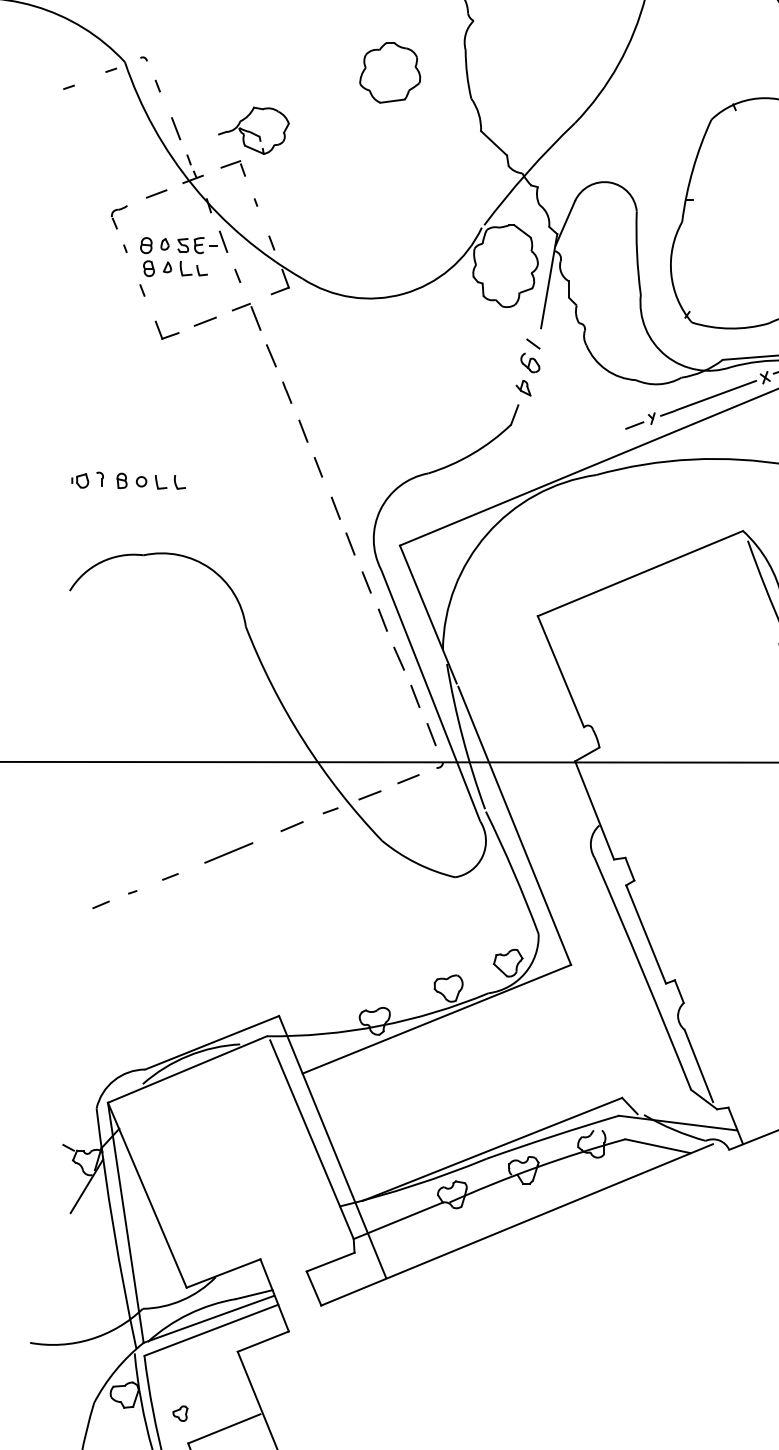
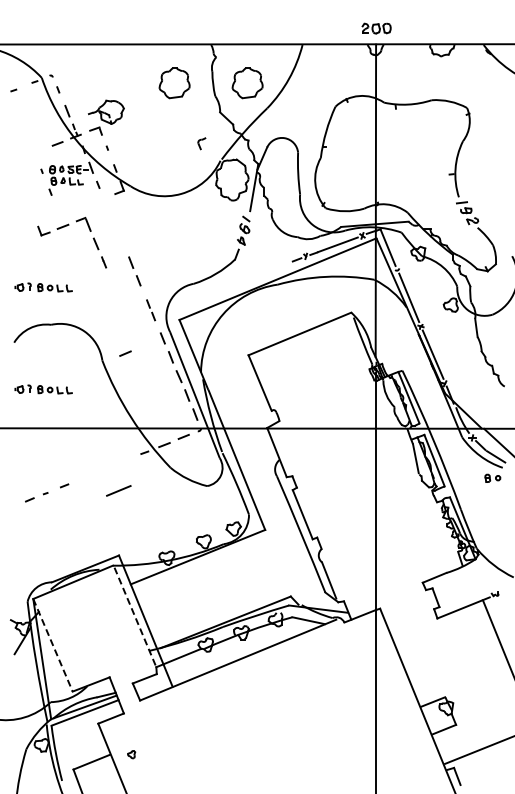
part: (535, 73) -> (247, 83), added
part: (118, 217) -> (201, 143), moved
part: (214, 320) -> (67, 226), moved
part: (342, 526) -> (150, 310), size x0.7
part: (128, 684) -> (43, 389), added
line: (292, 826) -> (125, 353), moved
line: (228, 852) -> (118, 490), moved
line: (312, 1139) -> (135, 617), solid -> dashed
line: (148, 1195) -> (53, 645), solid -> dashed
part: (180, 1413) -> (131, 754), moved

